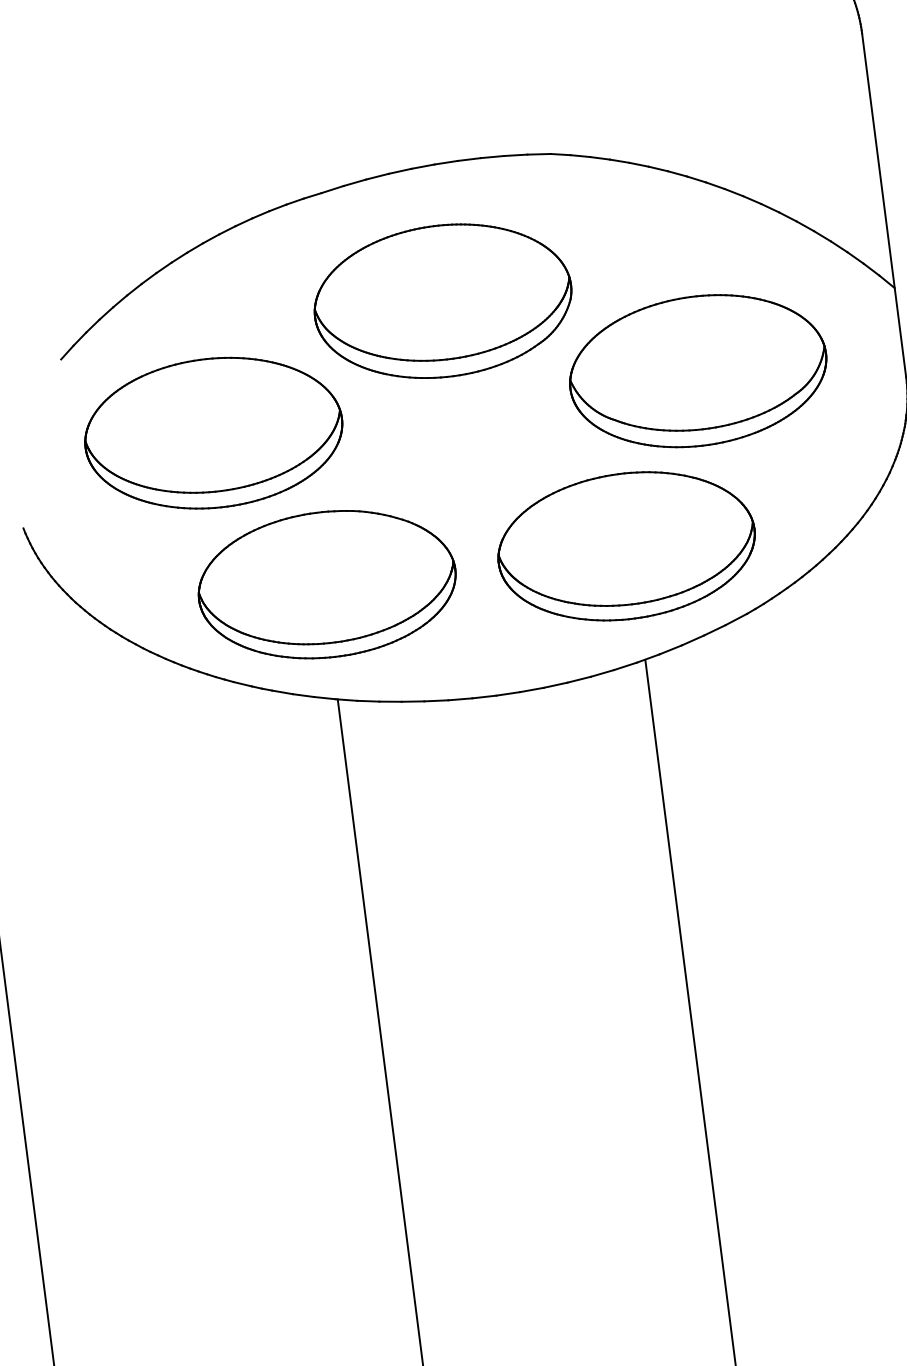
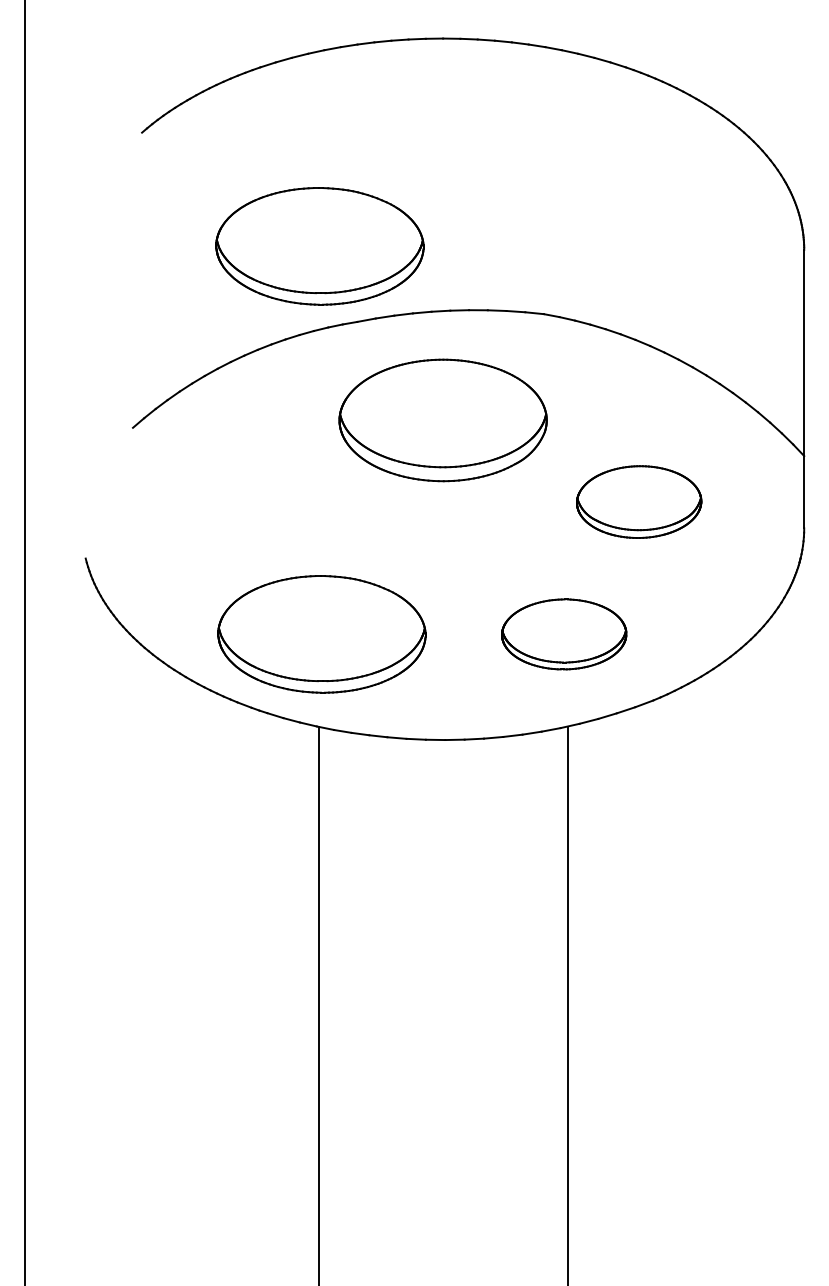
part: (262, 105) -> (319, 246), added
part: (697, 370) -> (638, 501), size x0.6
part: (213, 432) -> (246, 501), removed
part: (625, 546) -> (563, 634), size x0.6

